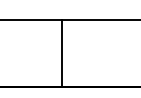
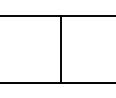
line: (62, 53) -> (61, 49), moved

